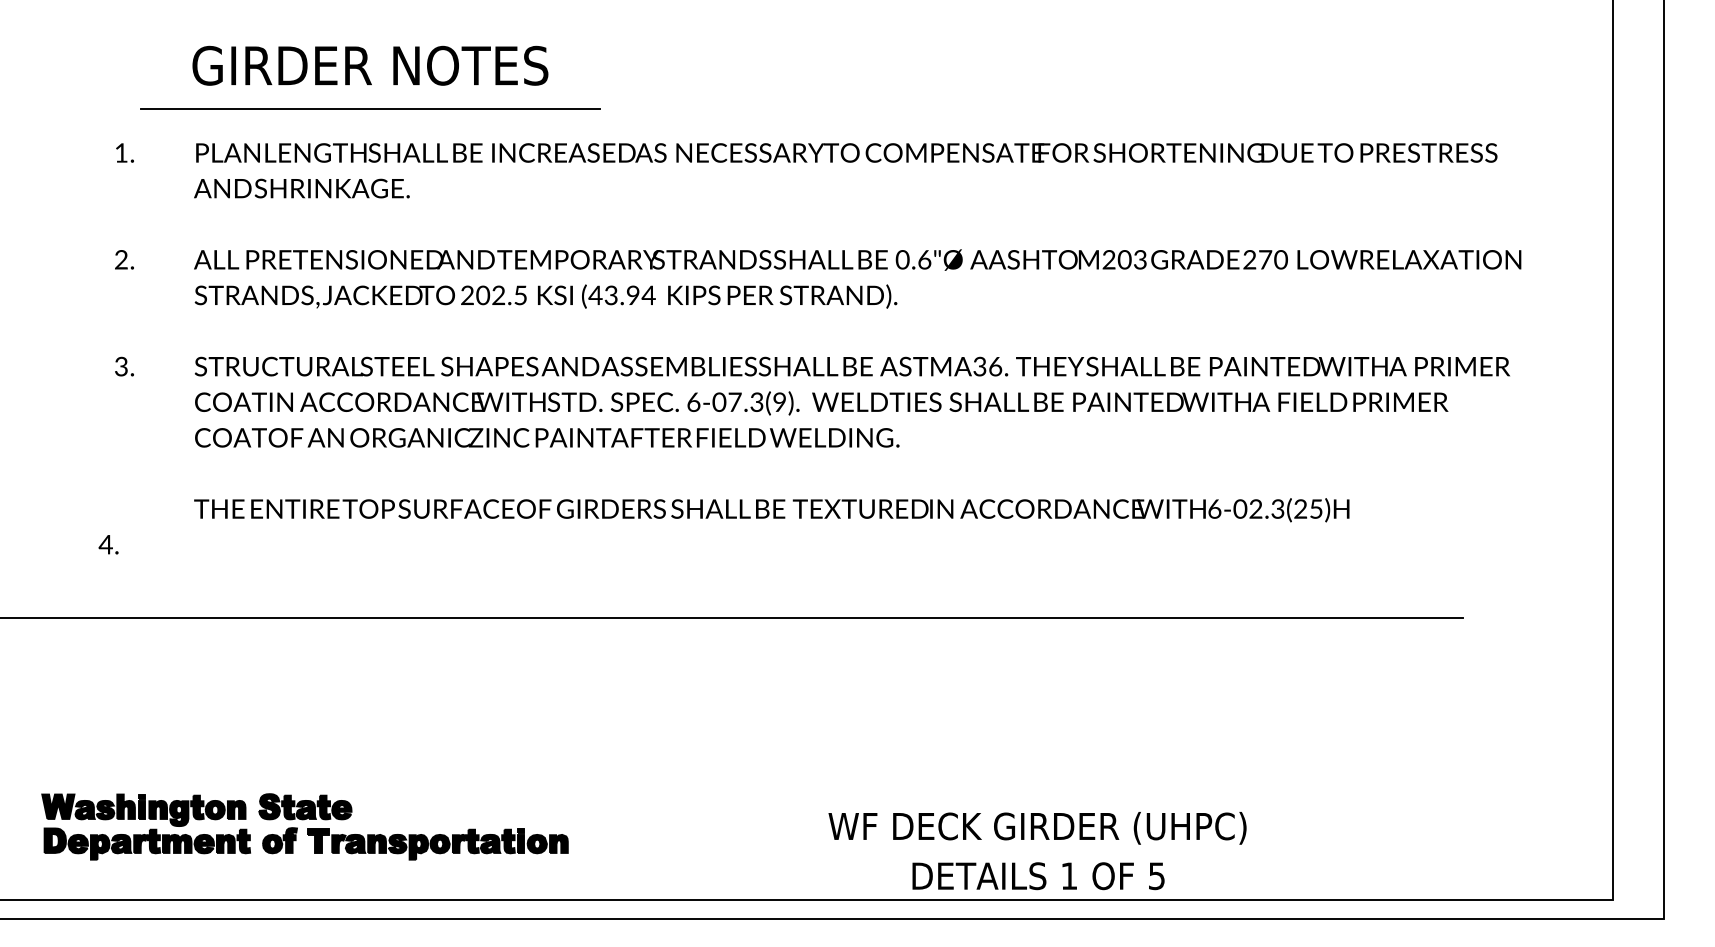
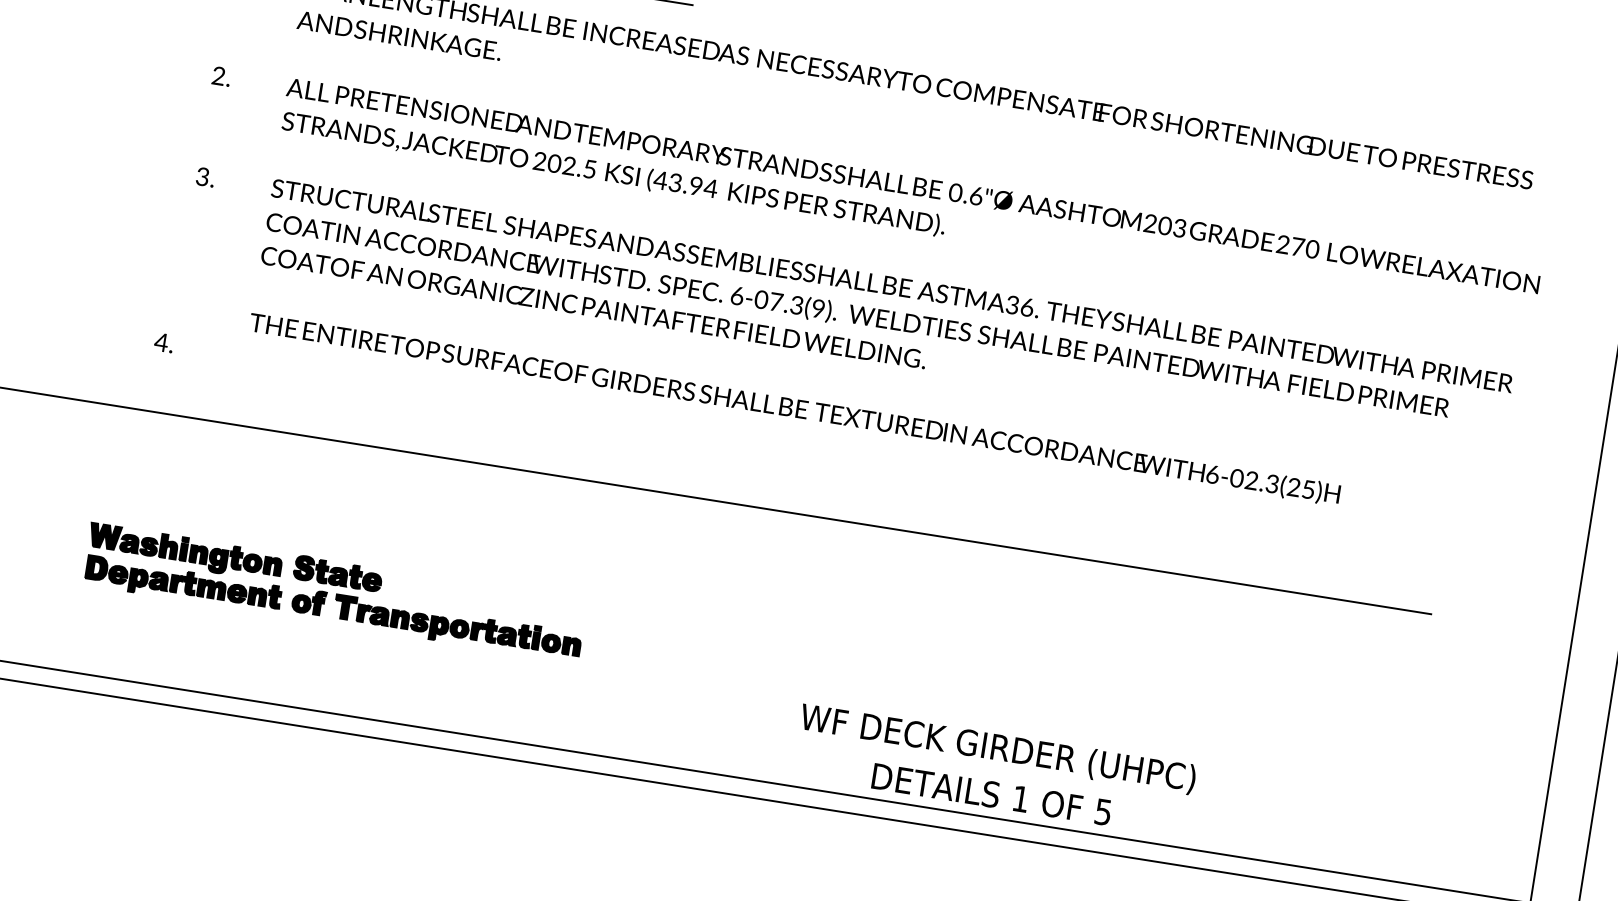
part: (304, 826) -> (334, 592), moved

